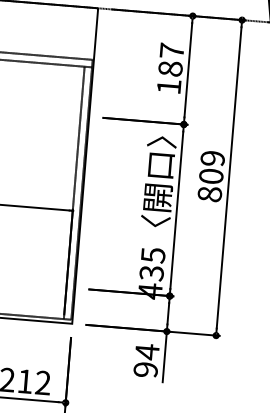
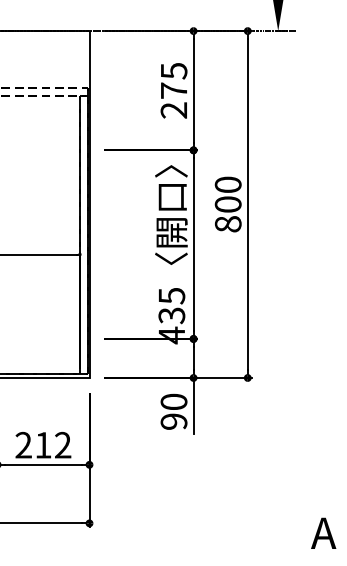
text: (170, 68) -> (173, 90), 187 -> 275
text: (212, 158) -> (227, 184), 809 -> 800
text: (146, 352) -> (173, 402), 94 -> 90

